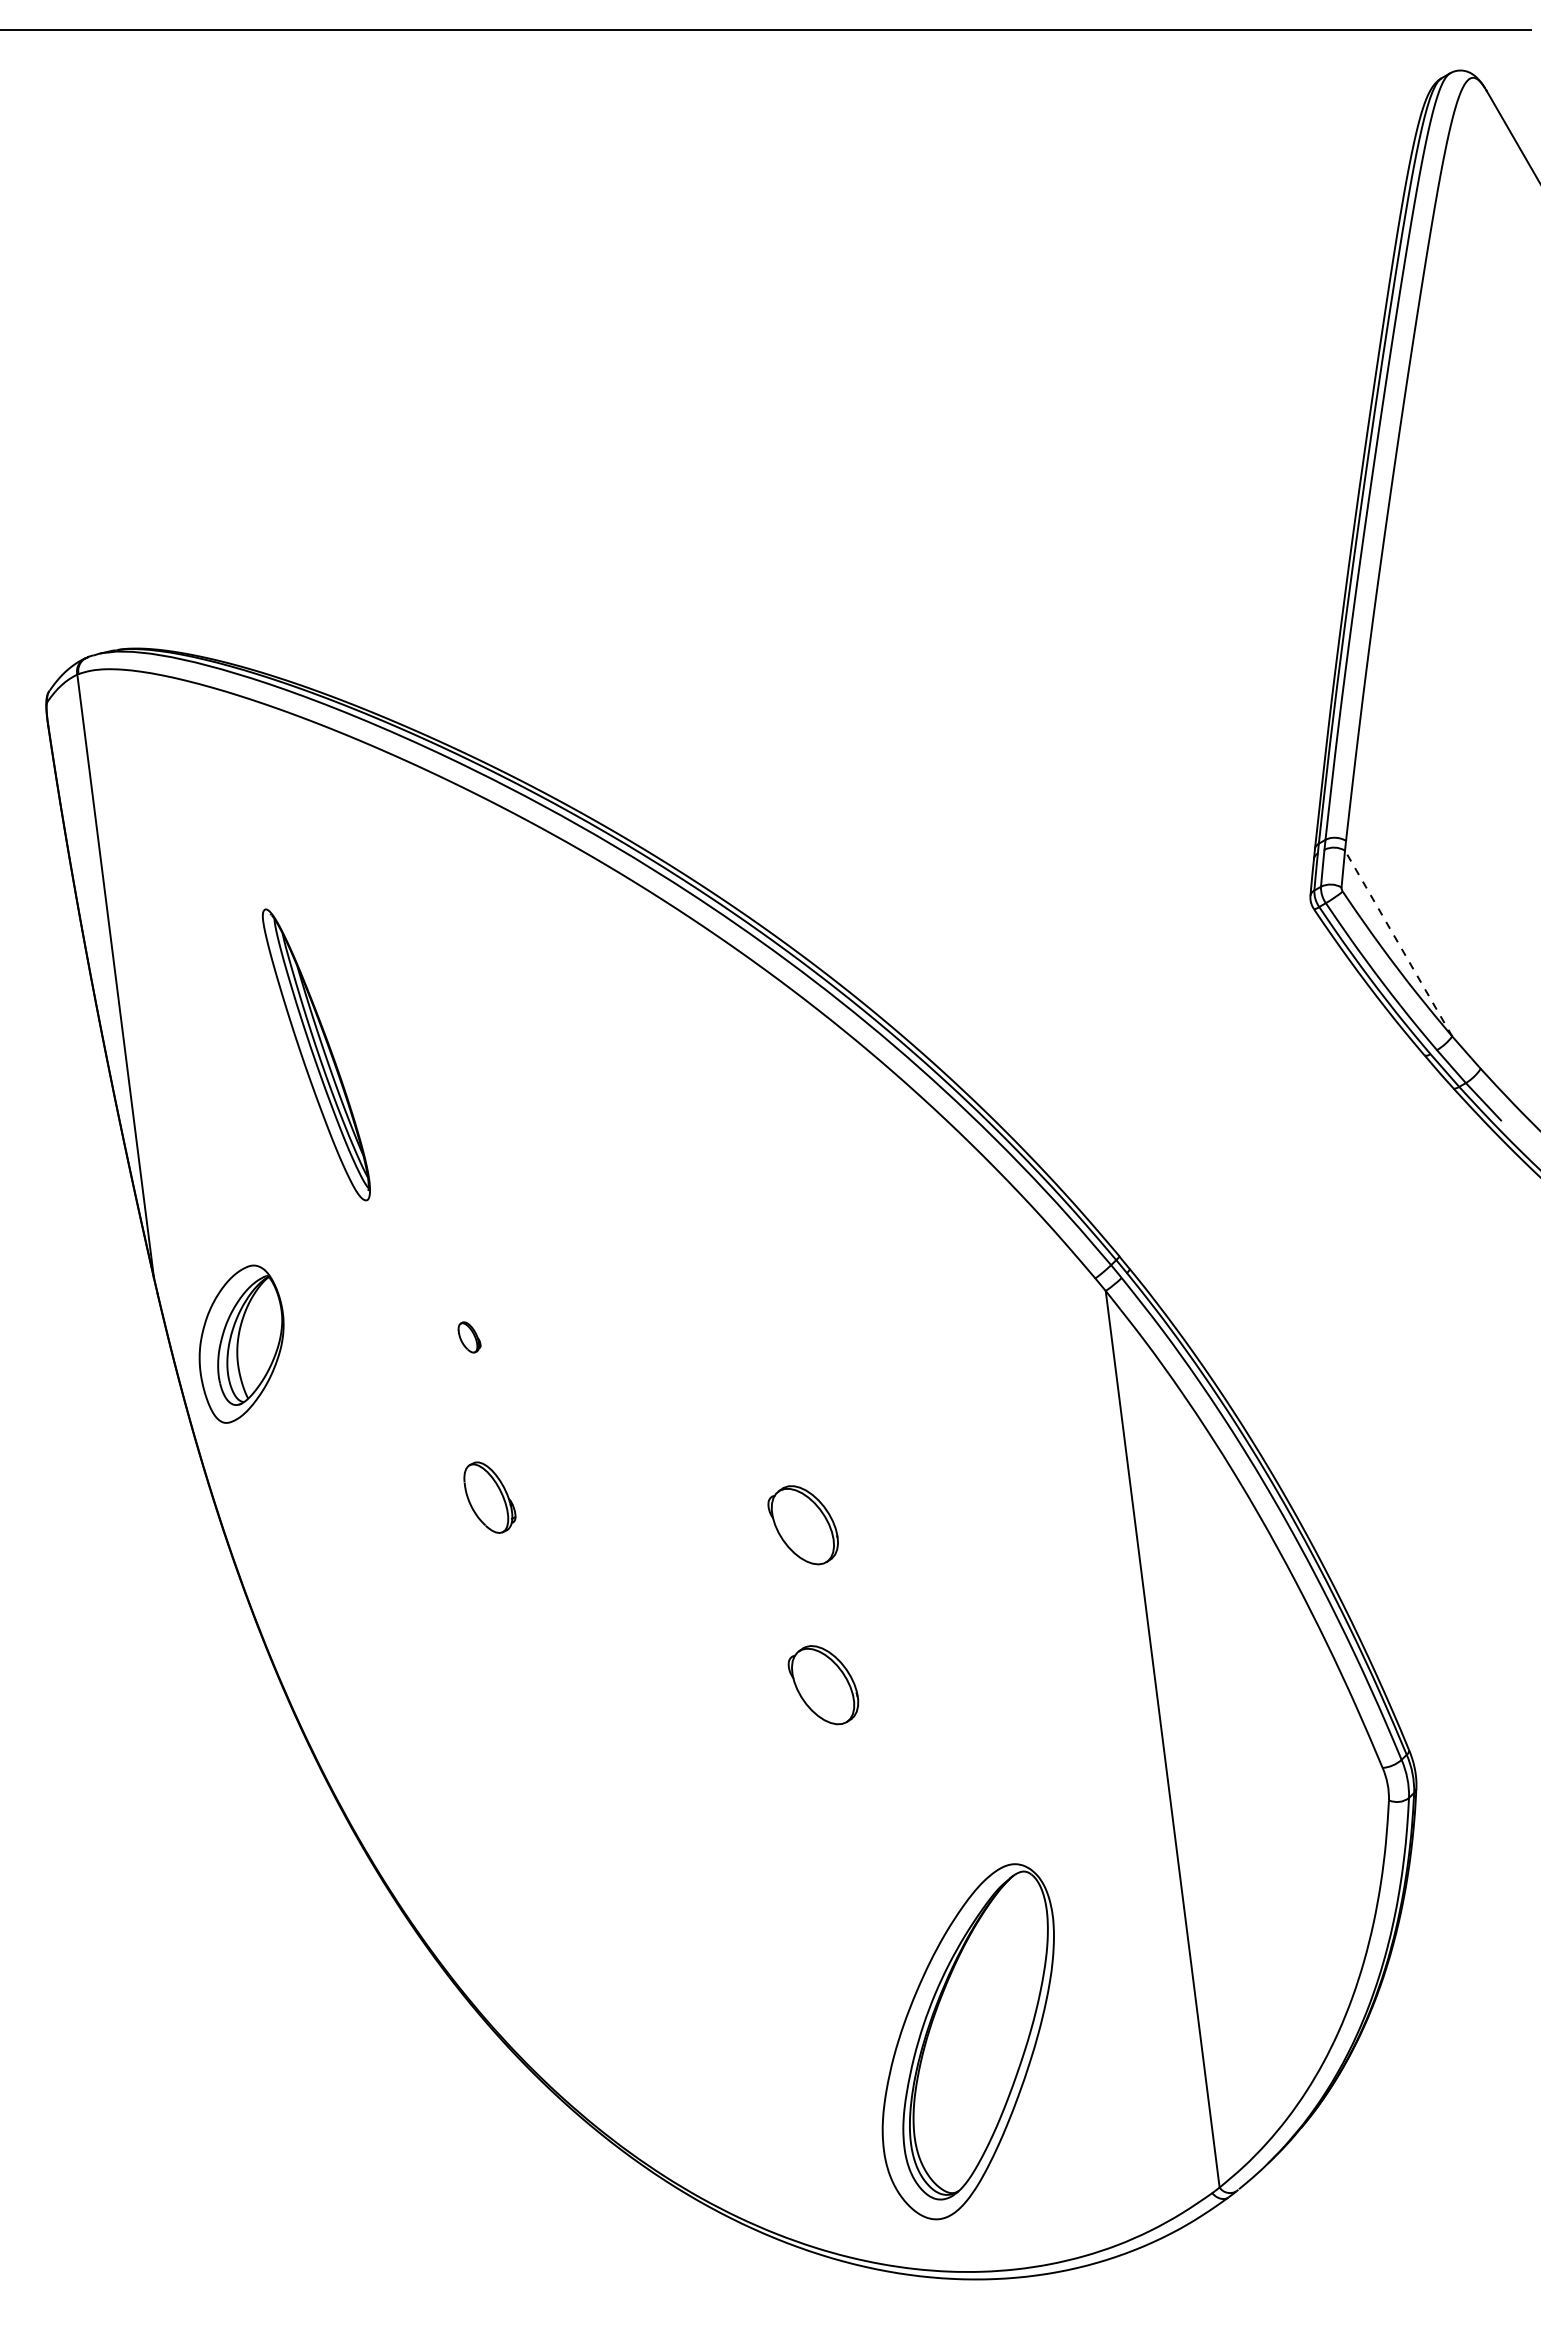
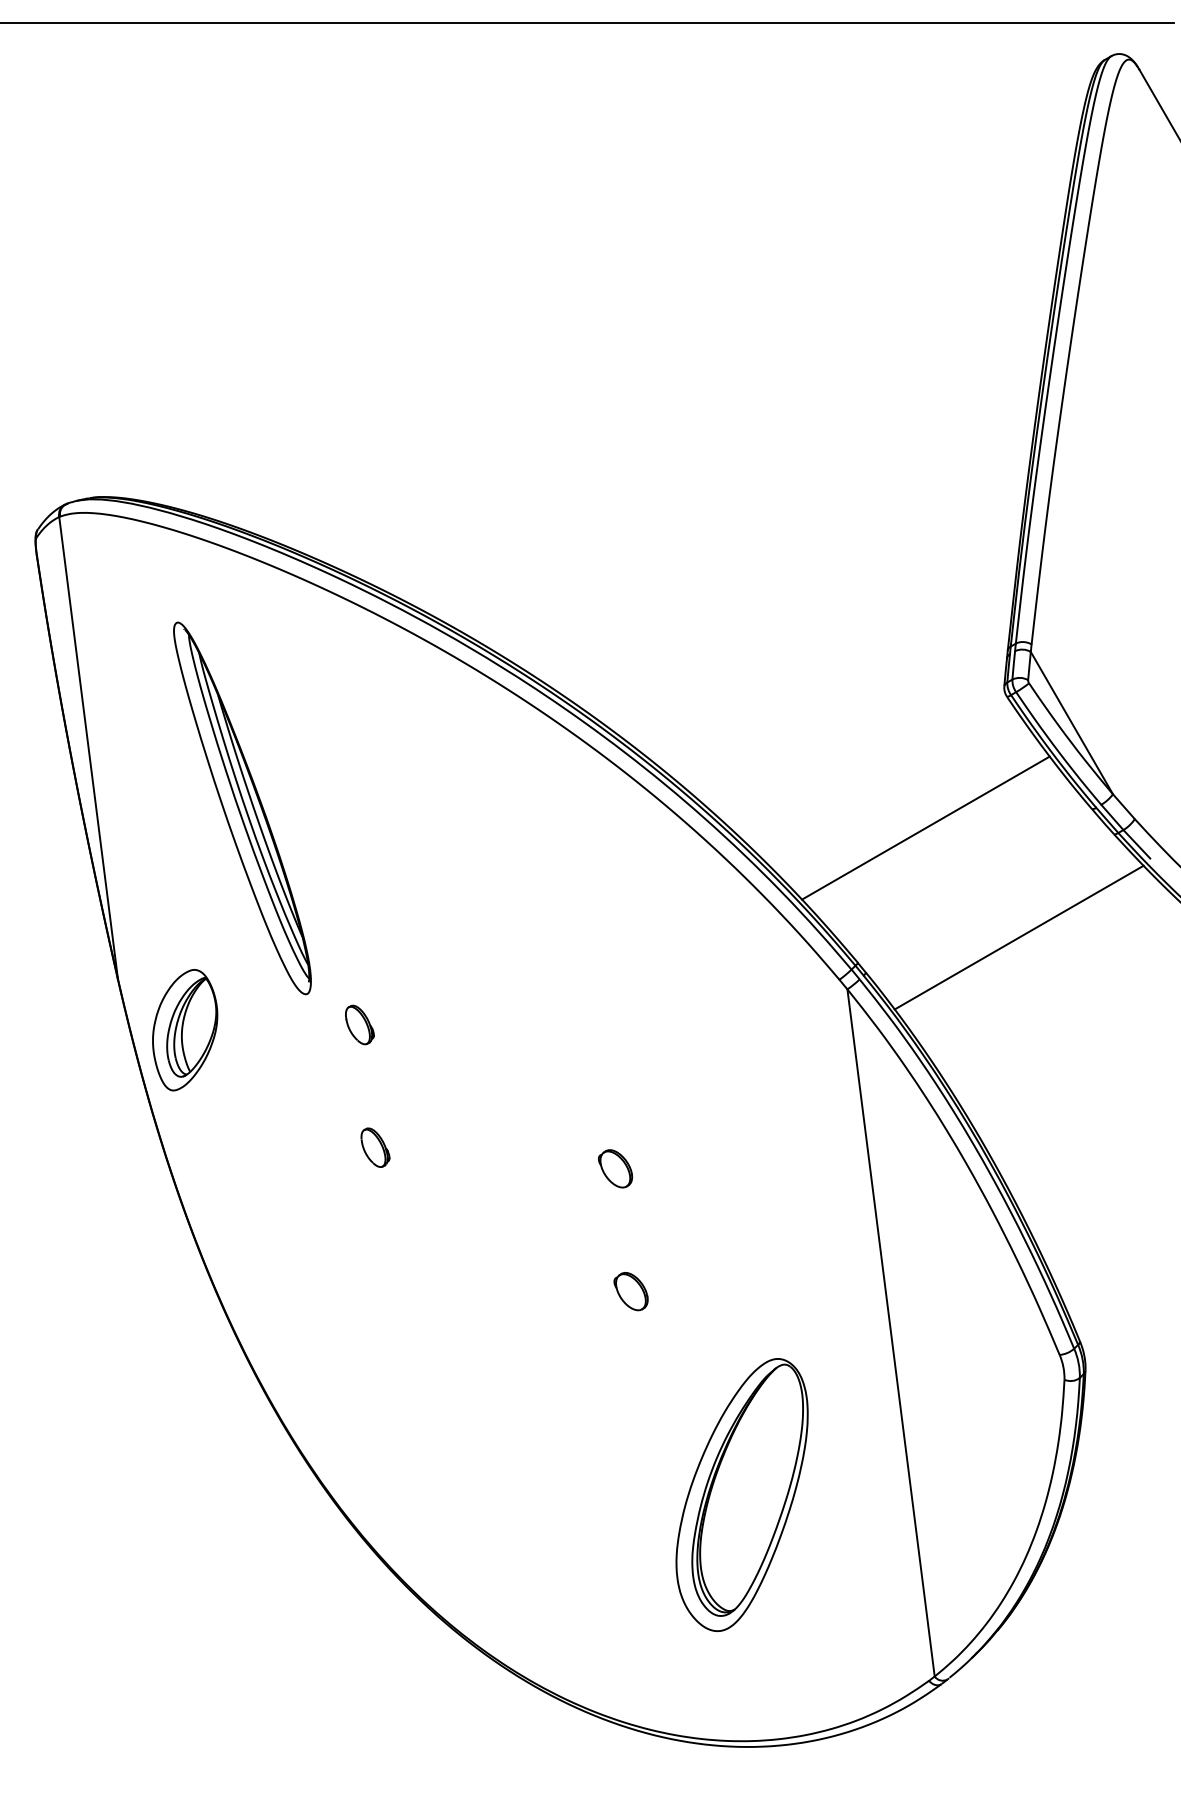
line: (1398, 943) -> (1071, 723), dashed -> solid
part: (316, 1054) -> (242, 808), size x1.67
line: (1207, 1080) -> (925, 828), added
line: (1329, 1223) -> (1018, 937), added
part: (469, 1337) -> (359, 1025), size x1.67
part: (489, 1497) -> (375, 1147), size x0.71
part: (802, 1524) -> (615, 1168), size x0.62
part: (823, 1685) -> (631, 1291), size x0.62
part: (967, 2041) -> (741, 1494), moved

